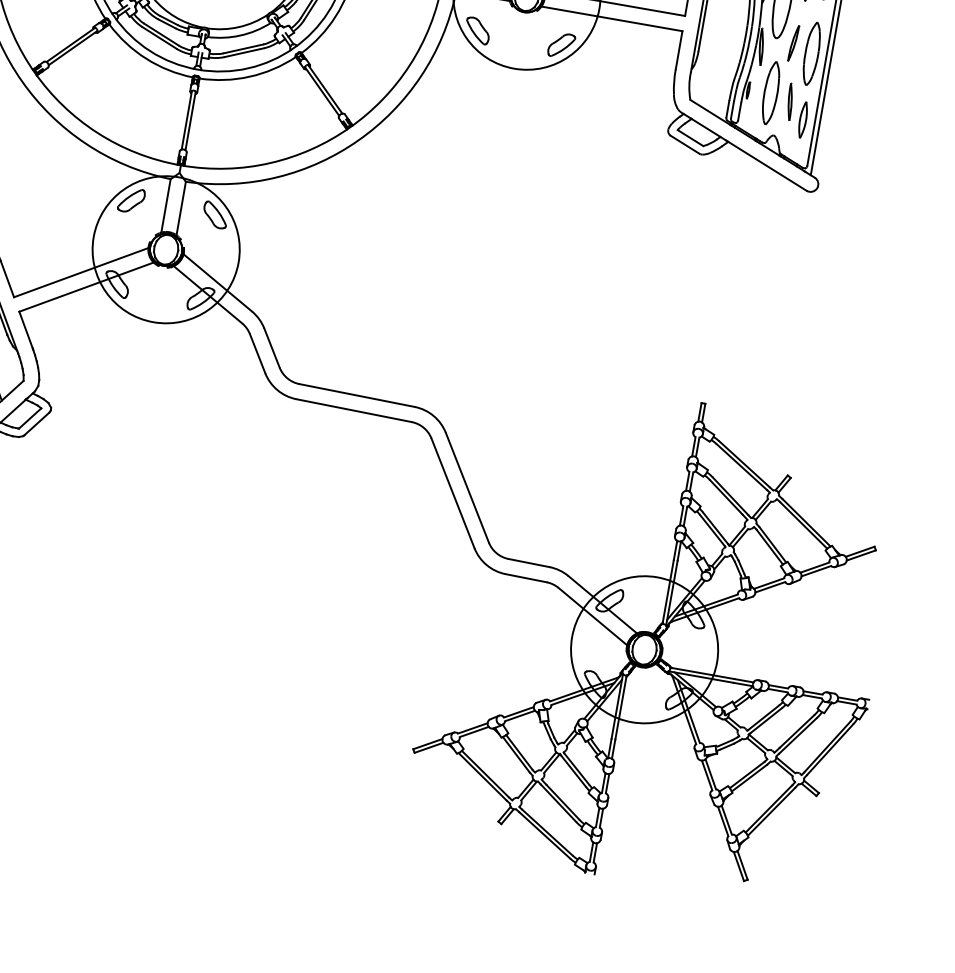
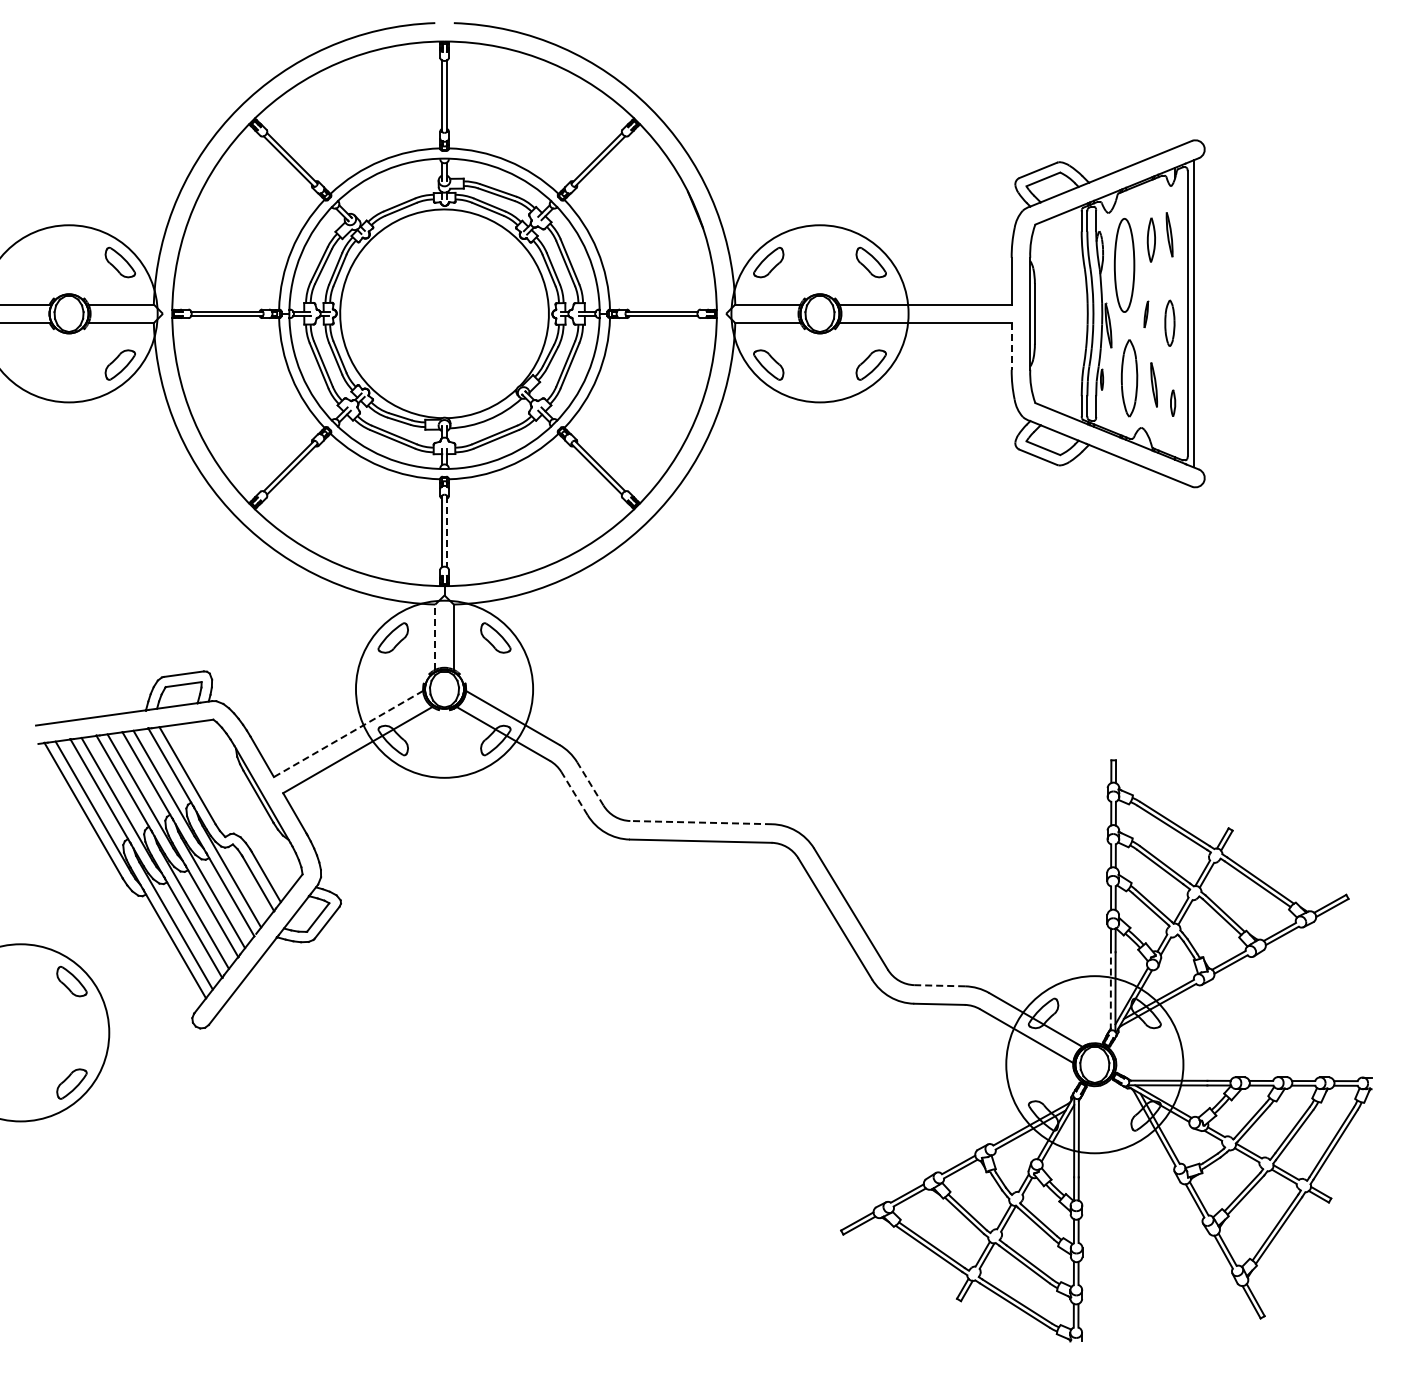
part: (793, 43) -> (1146, 314), size x0.6
line: (678, 50) -> (1011, 346), solid -> dashed
part: (811, 54) -> (1169, 323), size x0.6
part: (802, 119) -> (1172, 402), size x0.6
line: (190, 120) -> (446, 531), solid -> dashed
line: (166, 206) -> (435, 637), solid -> dashed
line: (81, 273) -> (348, 734), solid -> dashed
line: (272, 347) -> (590, 783), solid -> dashed
line: (257, 353) -> (574, 793), solid -> dashed
line: (357, 395) -> (701, 822), solid -> dashed
line: (528, 562) -> (939, 985), solid -> dashed
line: (667, 591) -> (1110, 990), solid -> dashed

